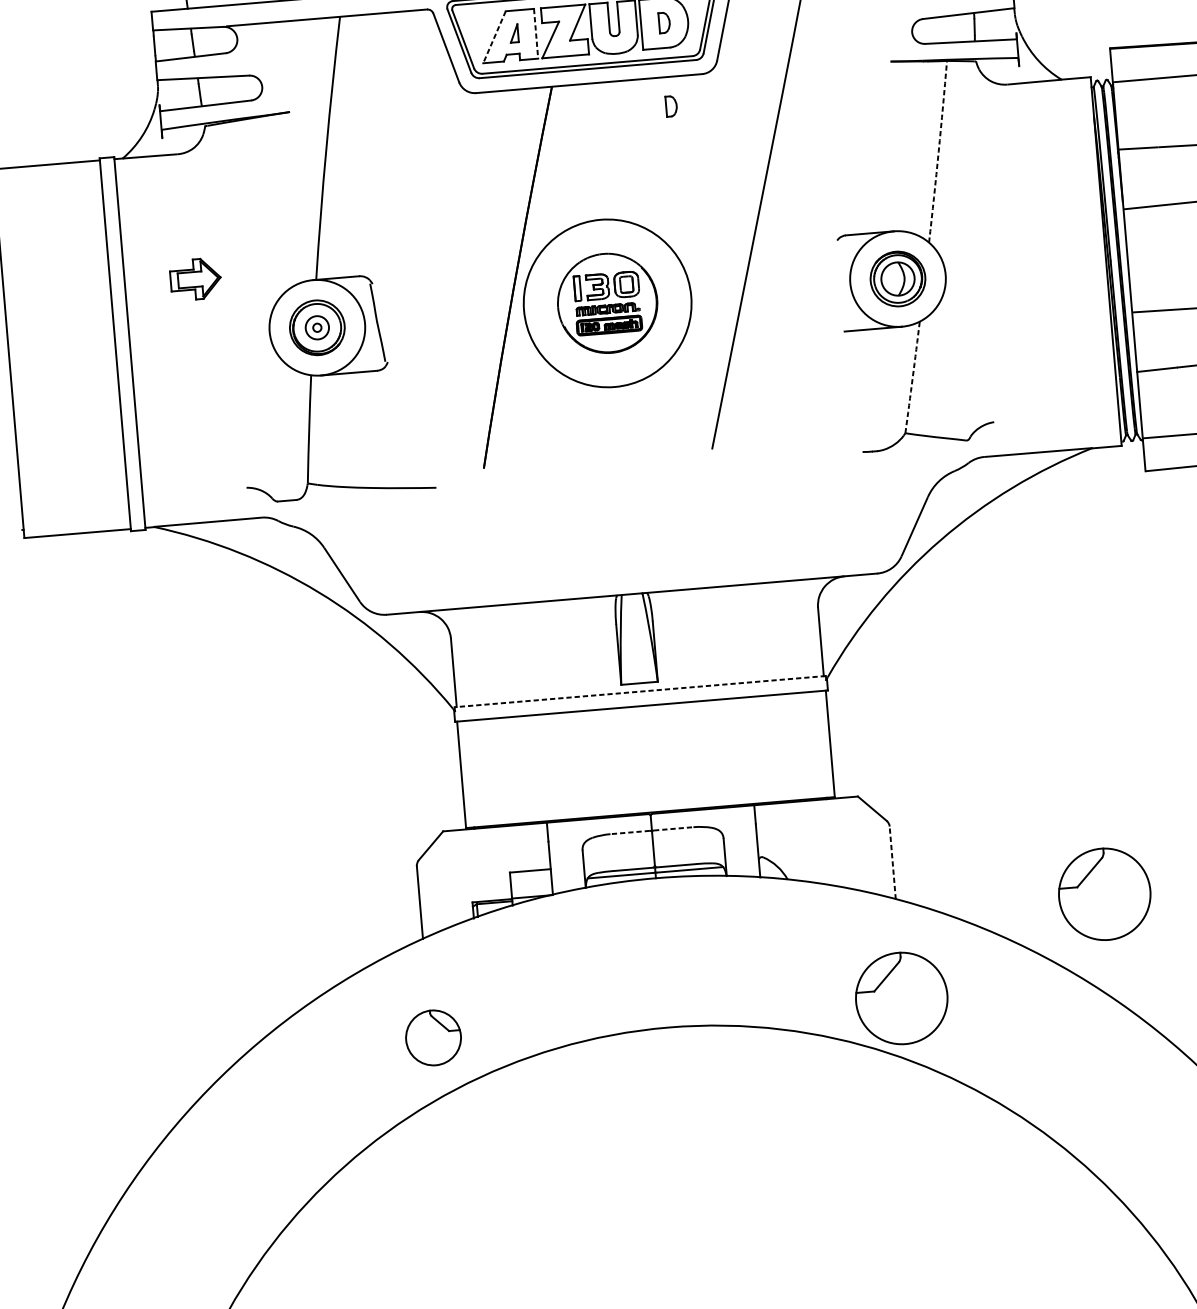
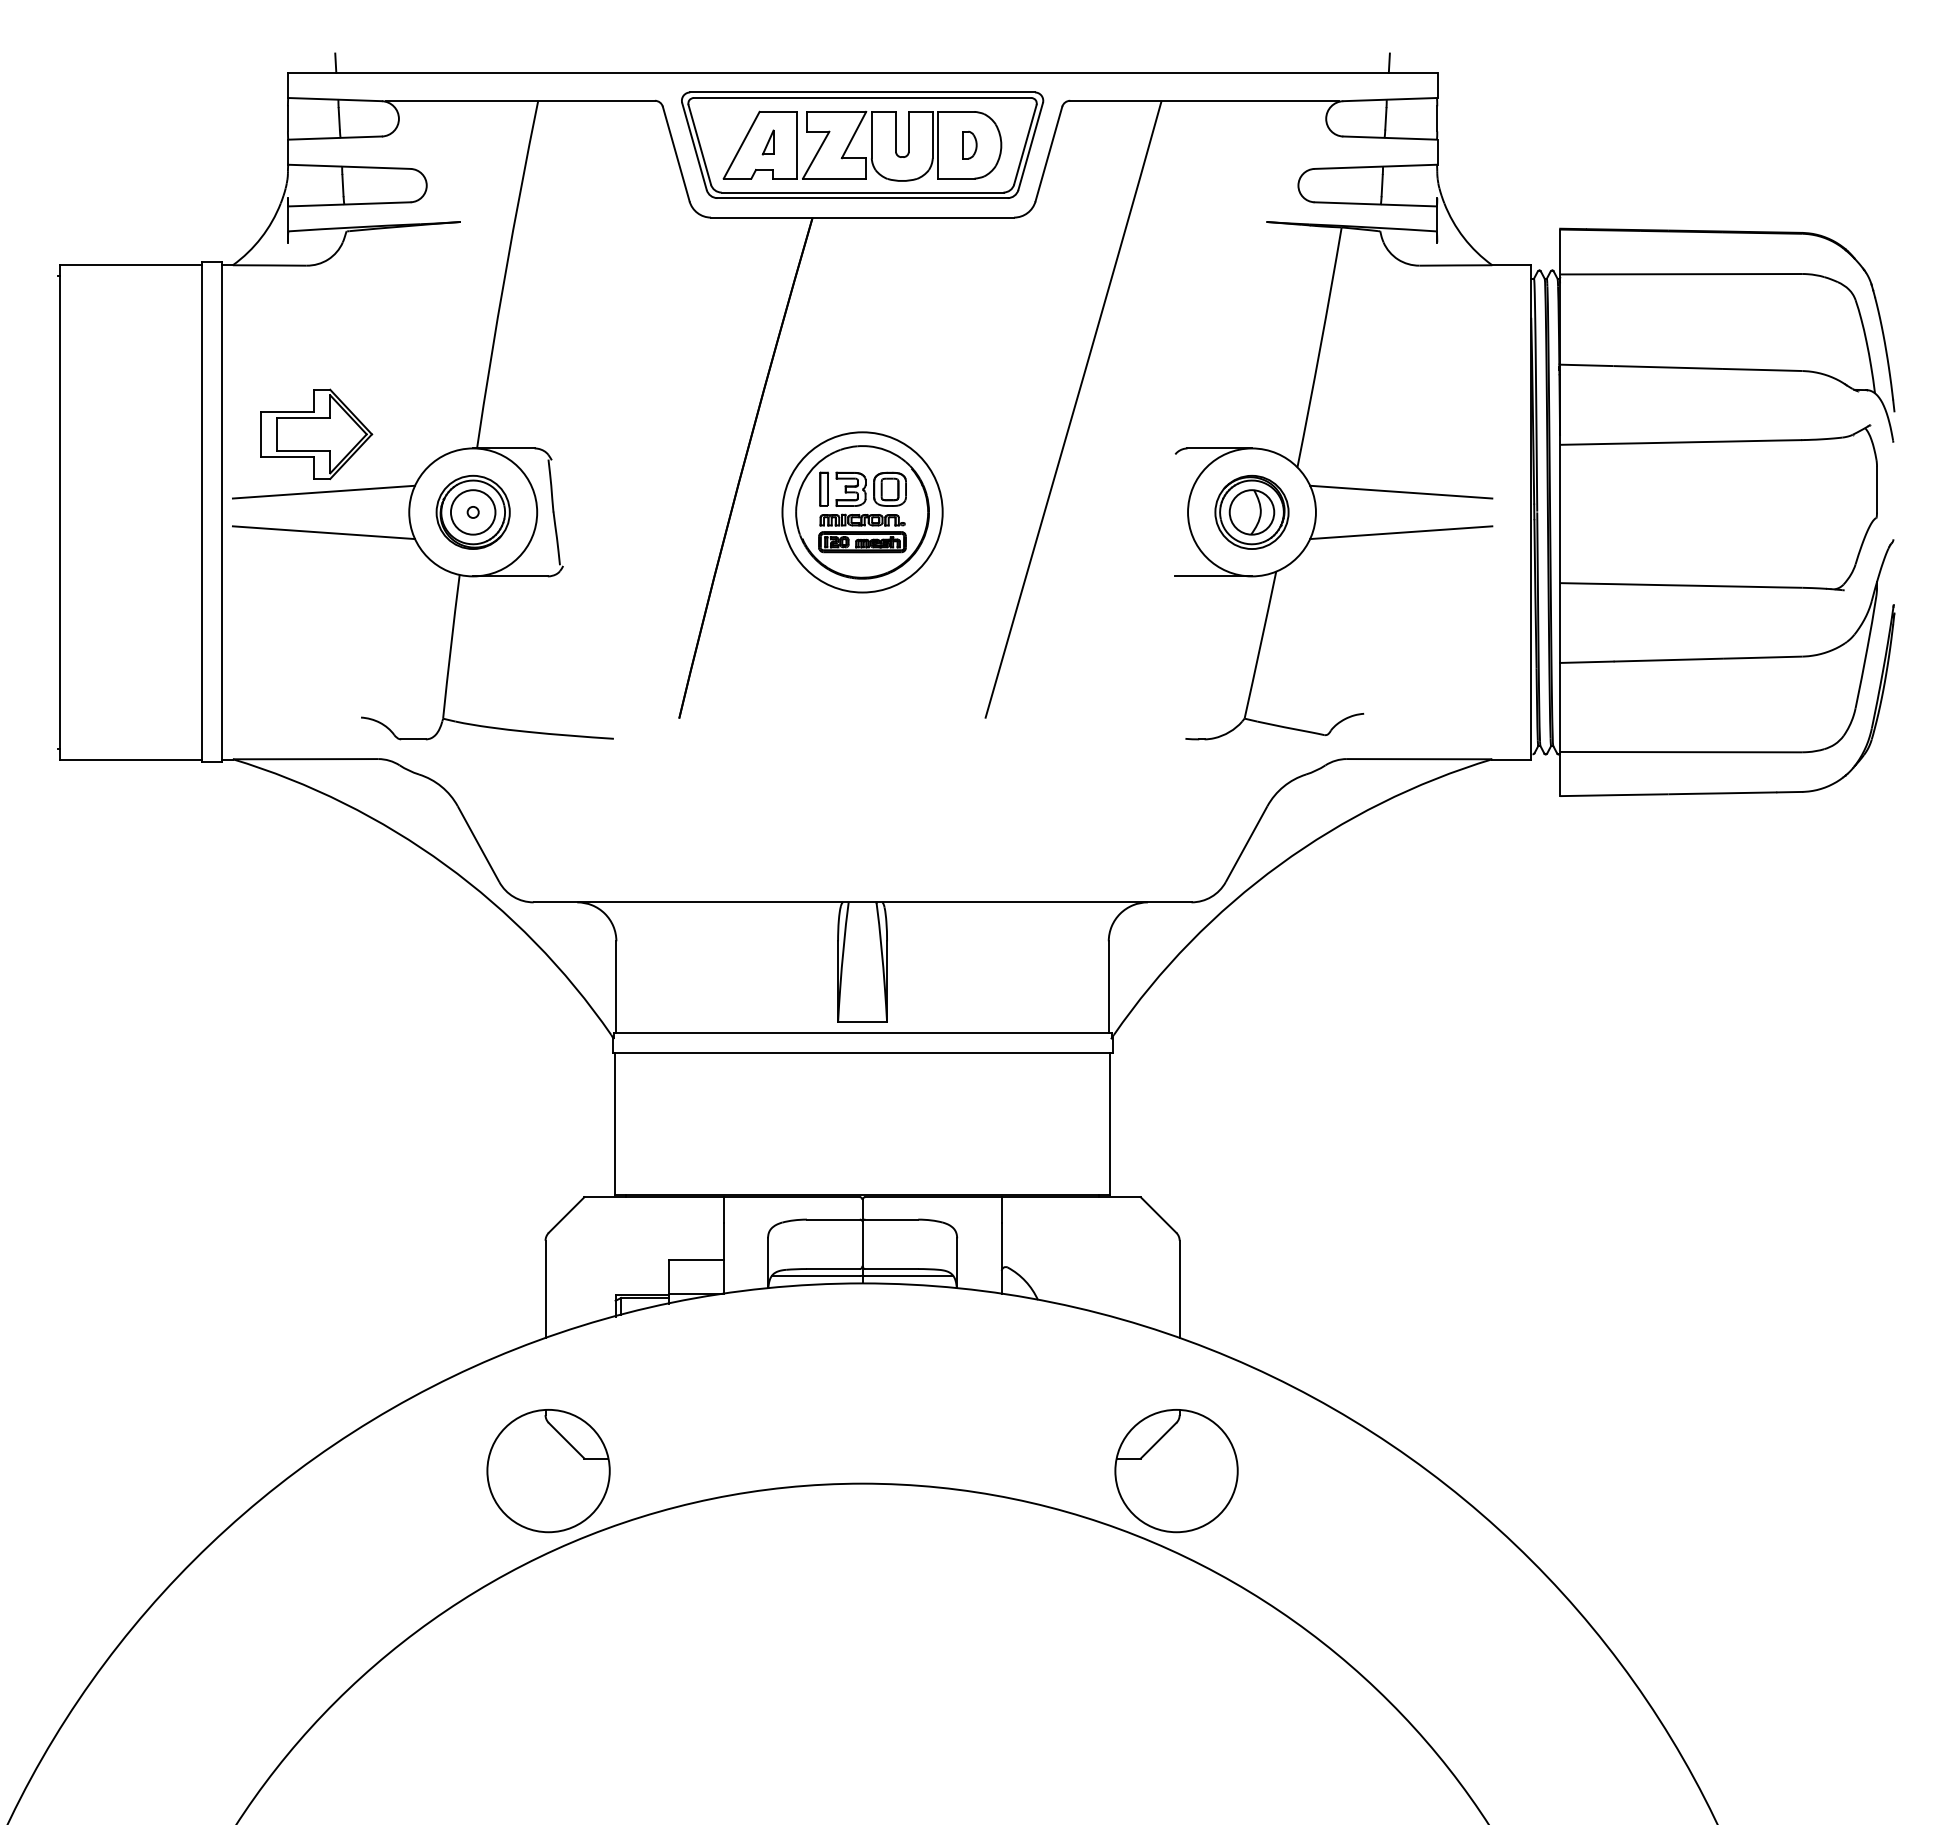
line: (536, 33) -> (797, 145), dashed -> solid
line: (494, 37) -> (741, 145), dashed -> solid
part: (671, 106) -> (969, 257), removed
arc: (938, 151) -> (1320, 347), dashed -> solid
line: (1008, 254) -> (1401, 491), added
part: (195, 279) -> (316, 434), size x1.67
line: (1010, 284) -> (1401, 532), added
circle: (607, 303) -> (862, 512), size x0.71
line: (204, 321) -> (323, 491), added
circle: (316, 327) -> (472, 512), size x1.43
line: (206, 352) -> (323, 532), added
arc: (912, 377) -> (1260, 645), dashed -> solid
line: (640, 691) -> (862, 1033), dashed -> solid
line: (674, 828) -> (892, 1219), dashed -> solid
line: (629, 832) -> (832, 1219), dashed -> solid
line: (892, 862) -> (1179, 1289), dashed -> solid
part: (1104, 894) -> (1458, 1355), removed
part: (433, 1038) -> (548, 1471), size x1.67

